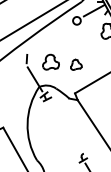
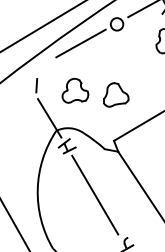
line: (54, 32) -> (80, 43), added
part: (76, 64) -> (116, 94), size x1.43
line: (63, 126) -> (95, 194), added

